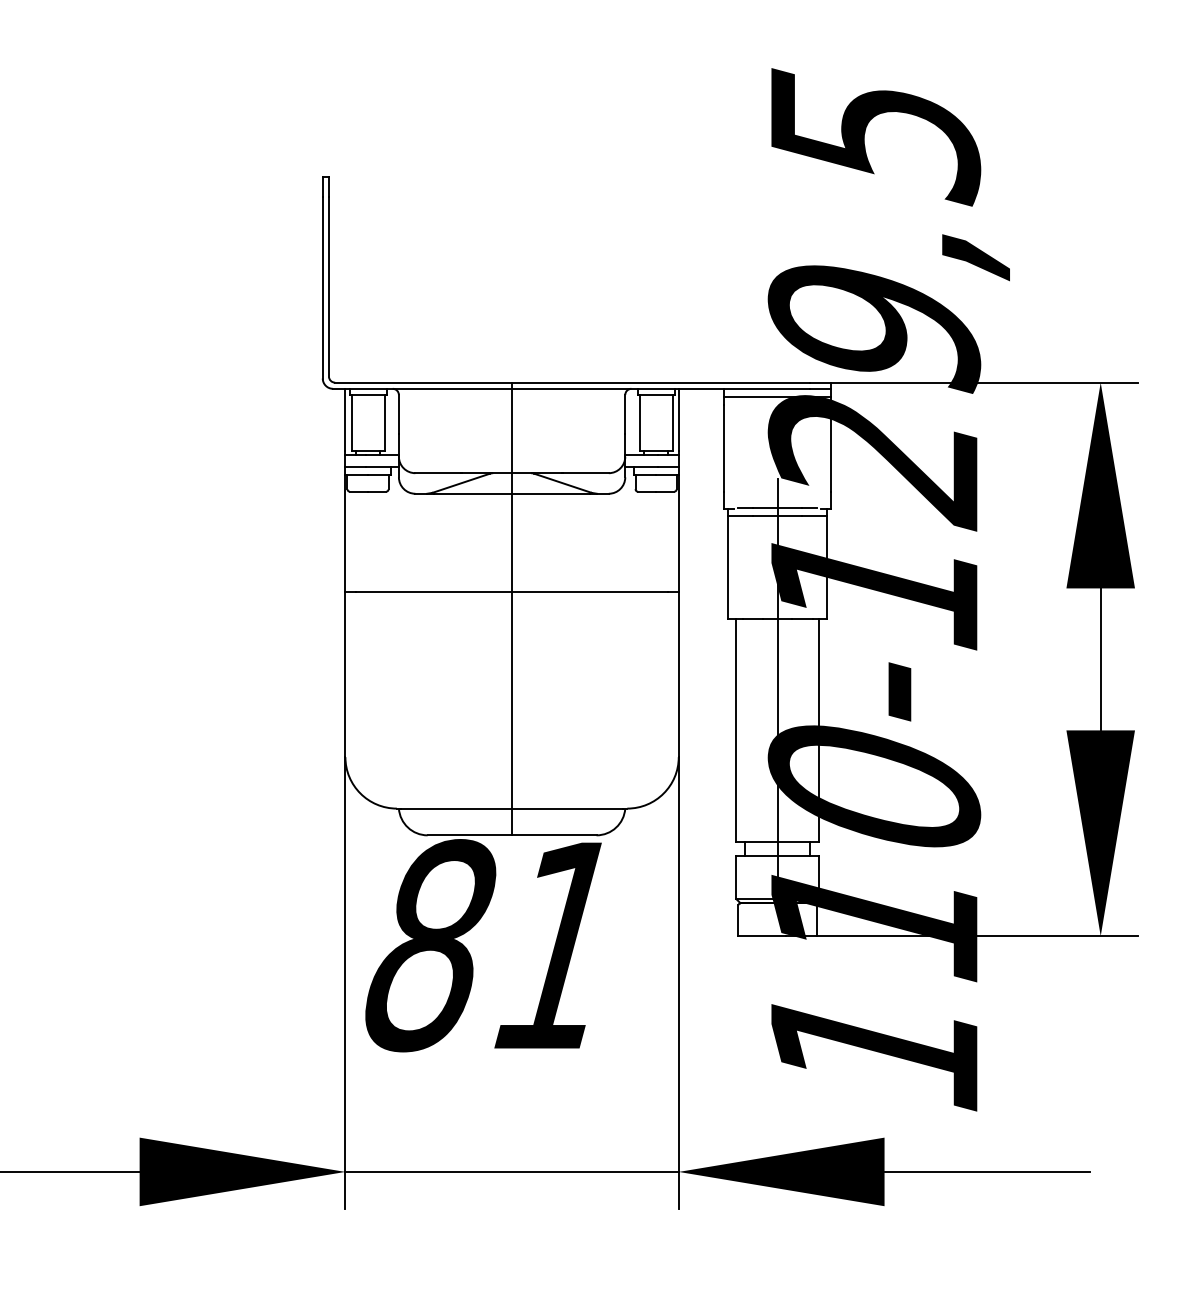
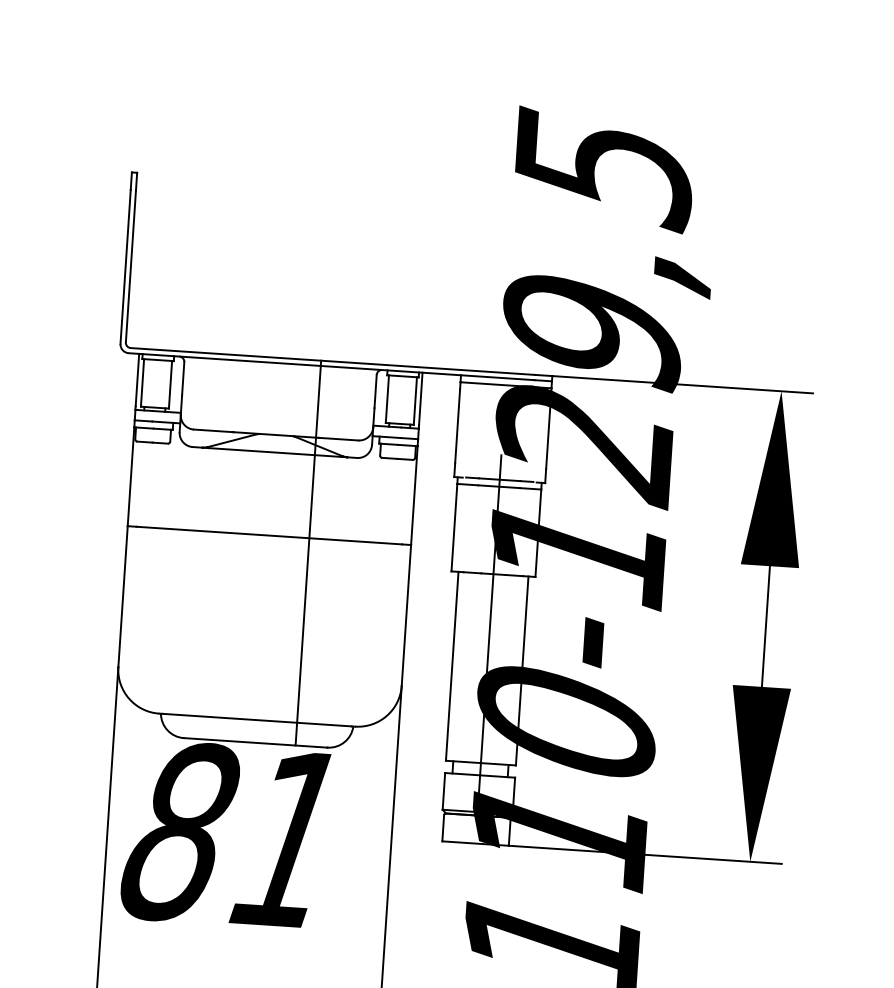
line: (512, 608) -> (308, 552), moved

